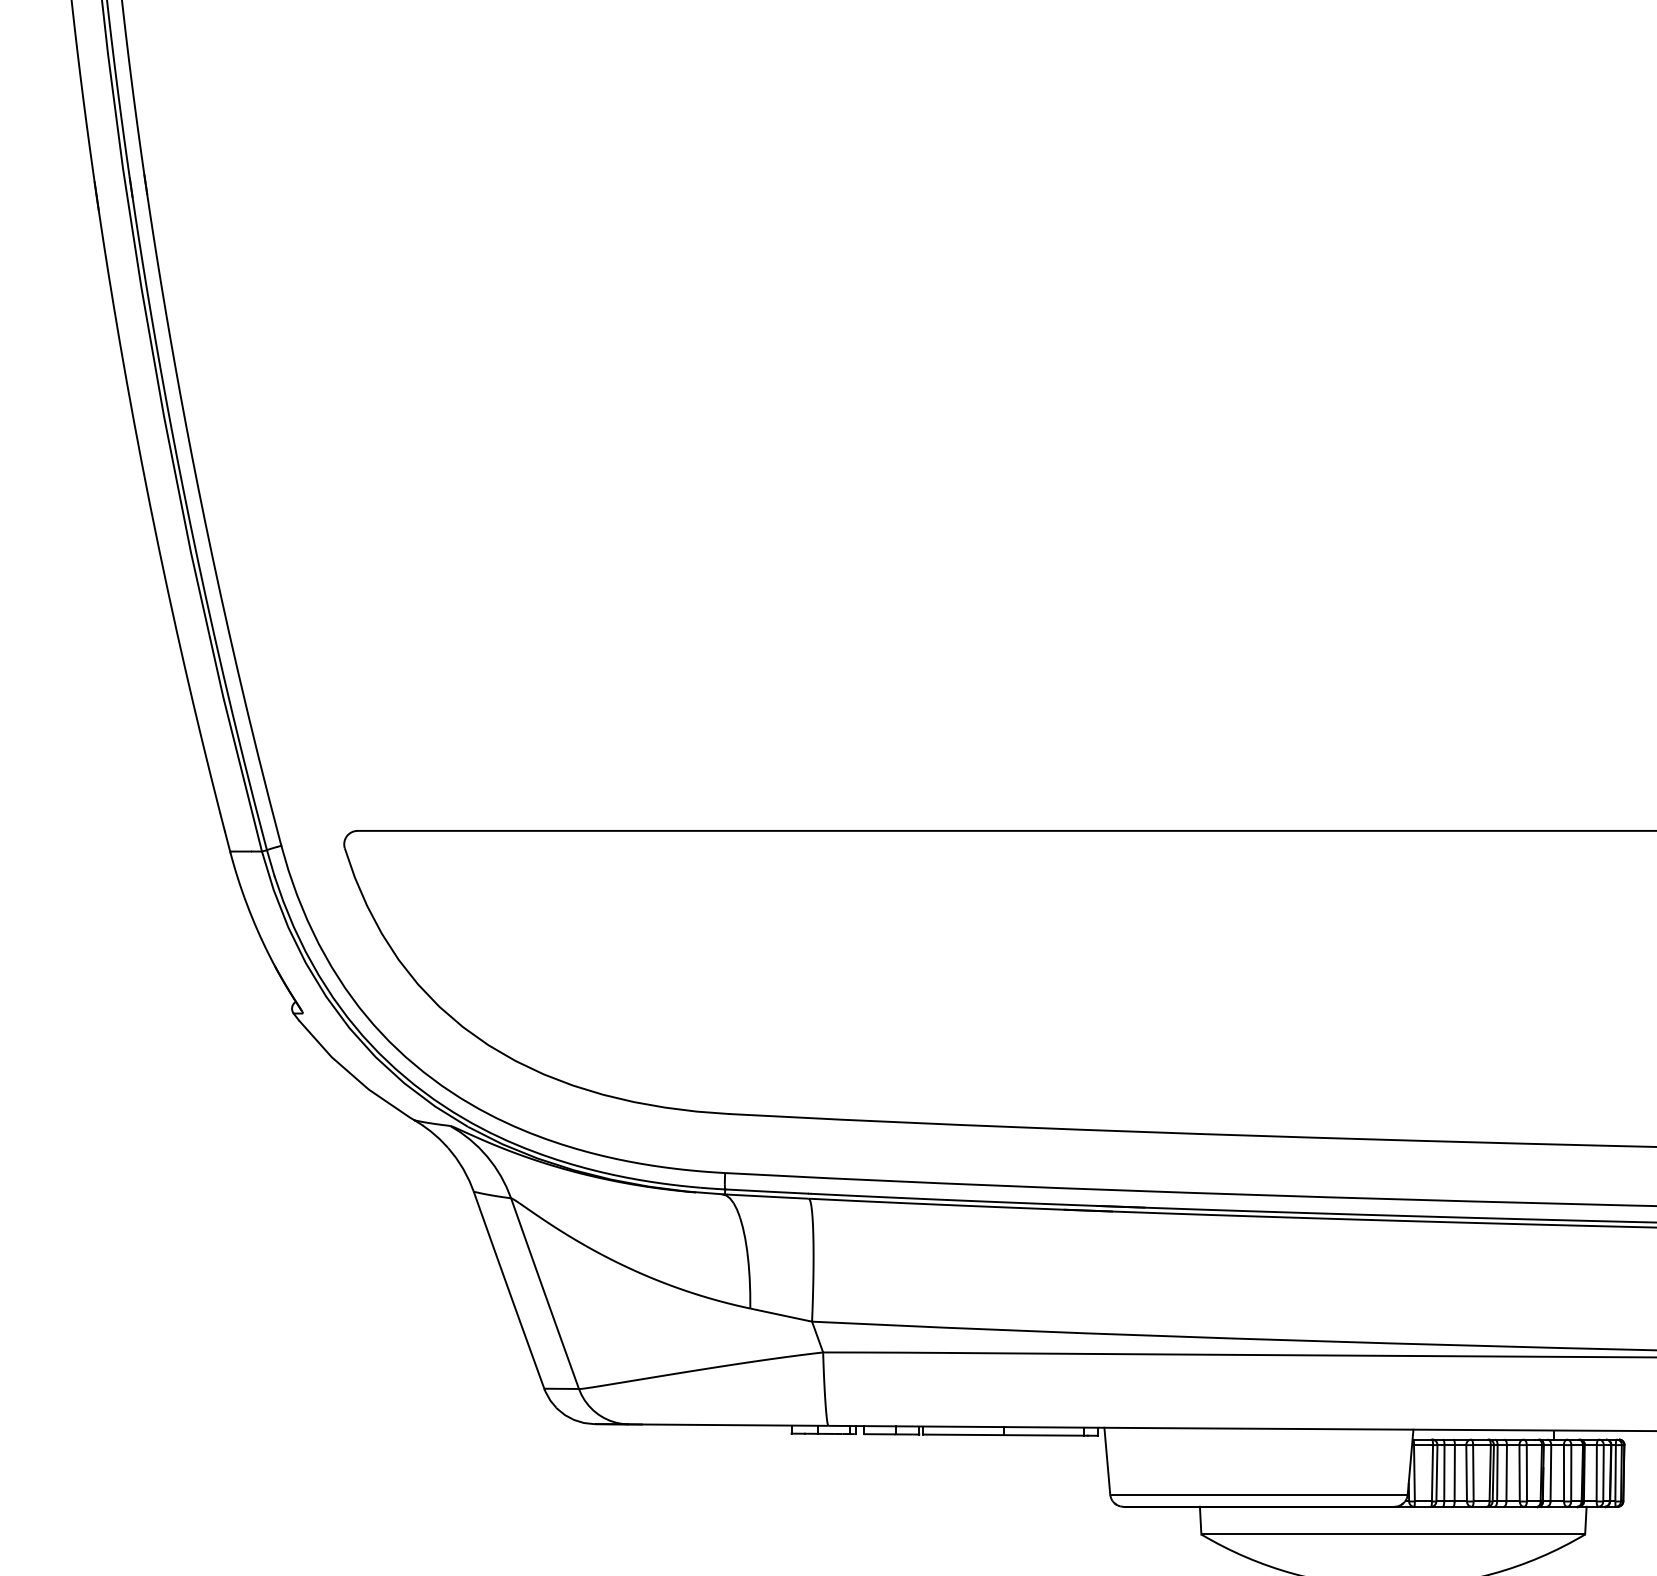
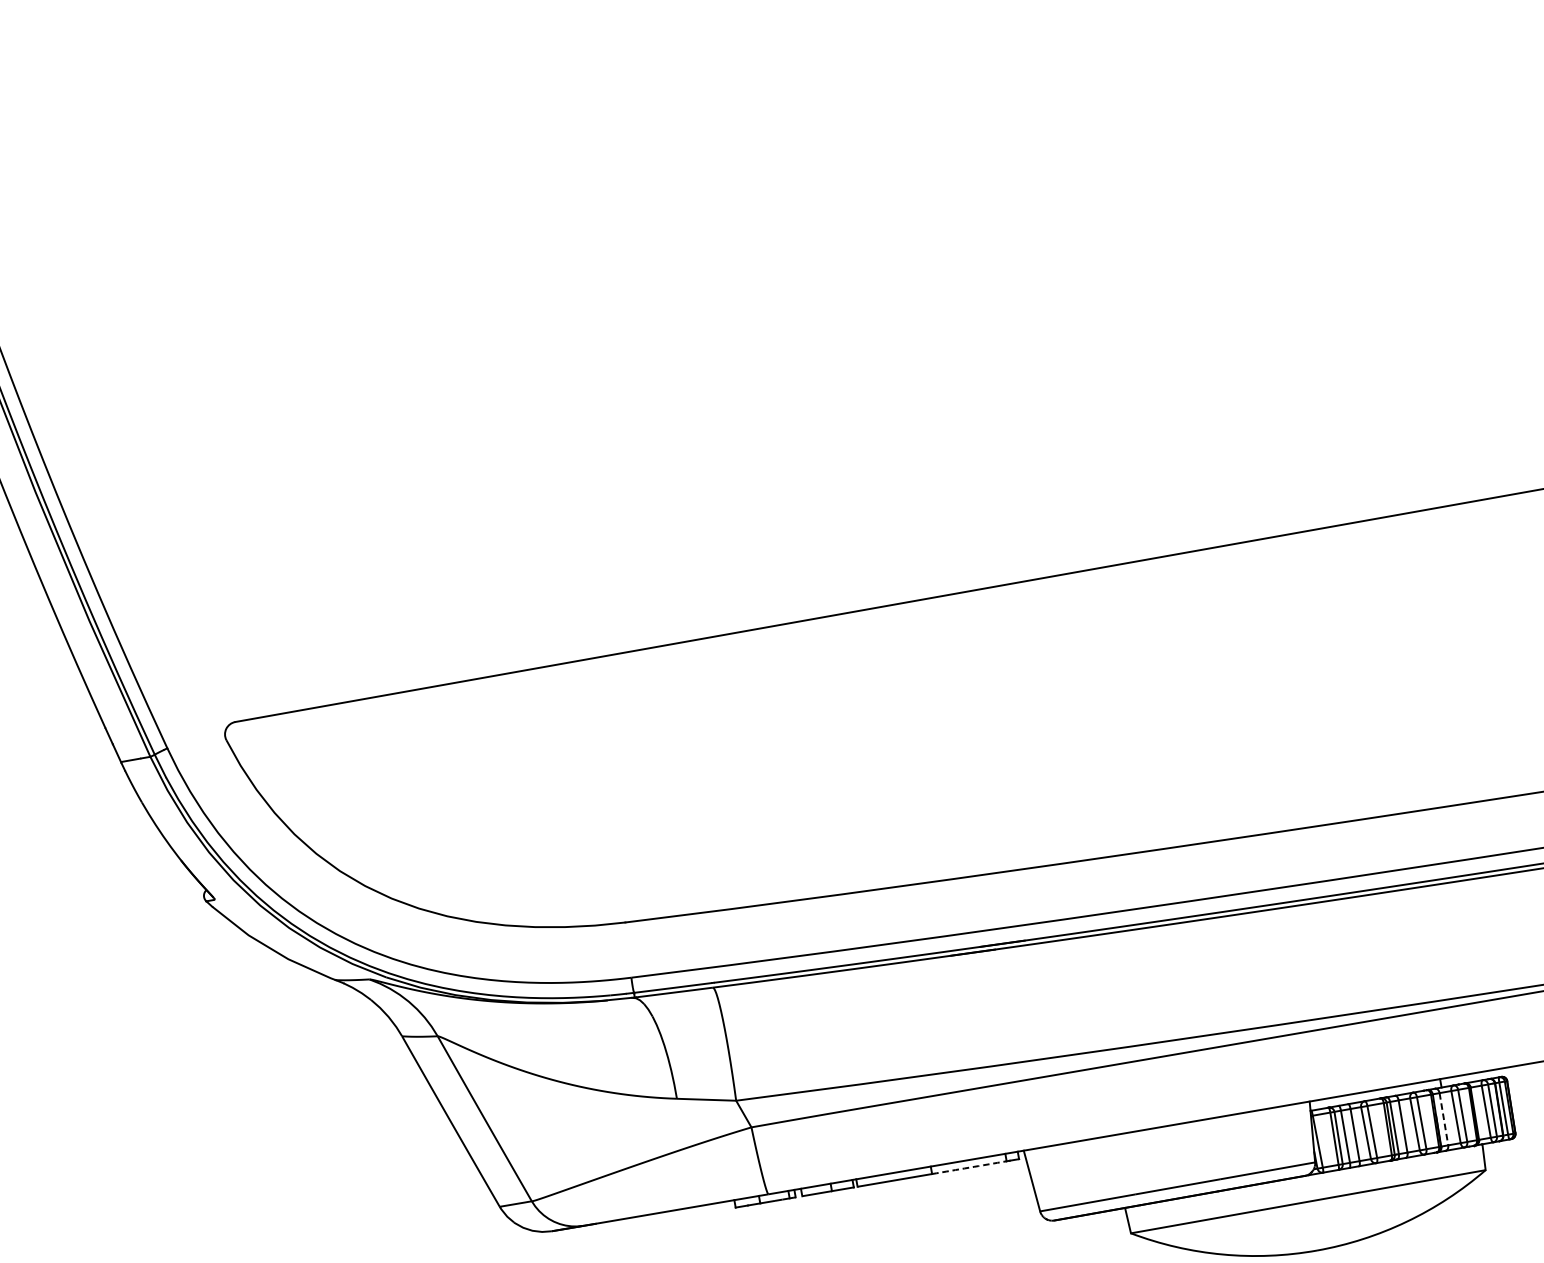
arc: (1044, 1435) -> (969, 1167), solid -> dashed
line: (1550, 1473) -> (1443, 1119), solid -> dashed

